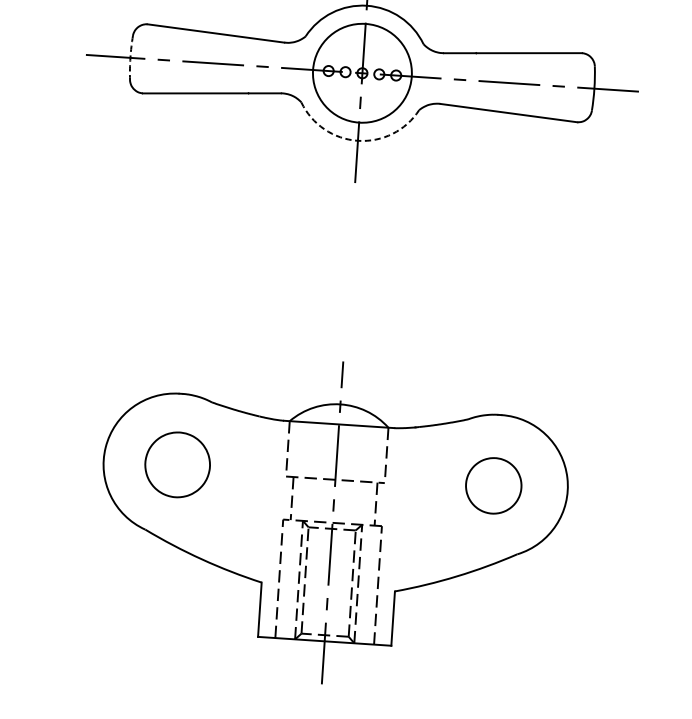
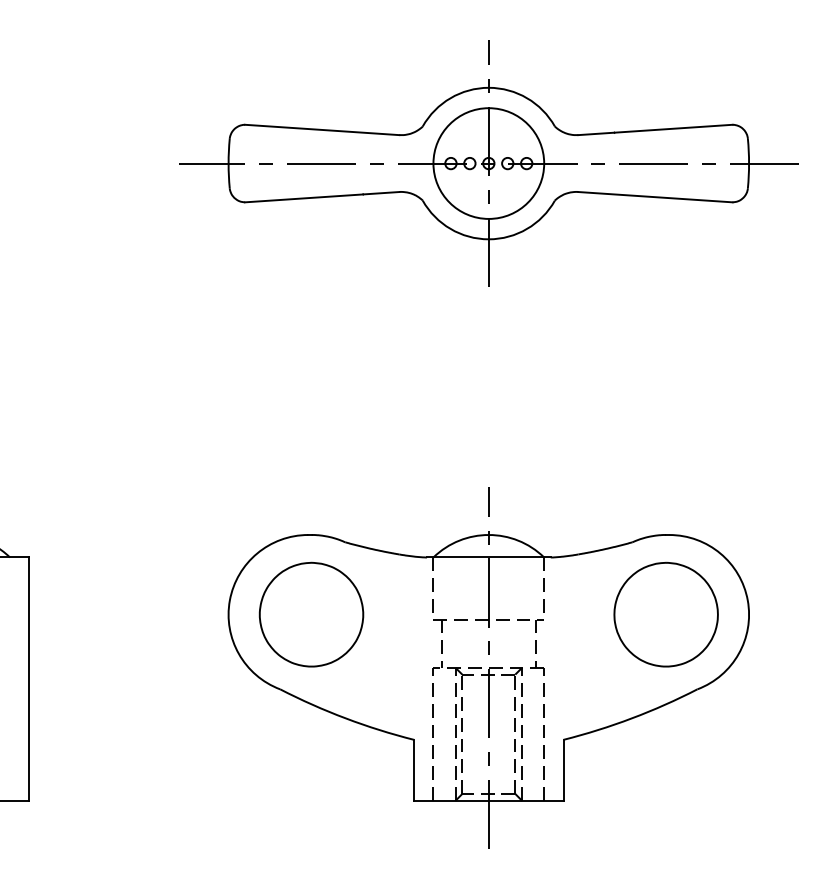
arc: (130, 57) -> (228, 163), dashed -> solid
arc: (357, 140) -> (488, 239), dashed -> solid
part: (177, 464) -> (311, 614), size x1.43
part: (493, 485) -> (665, 614), size x1.67

